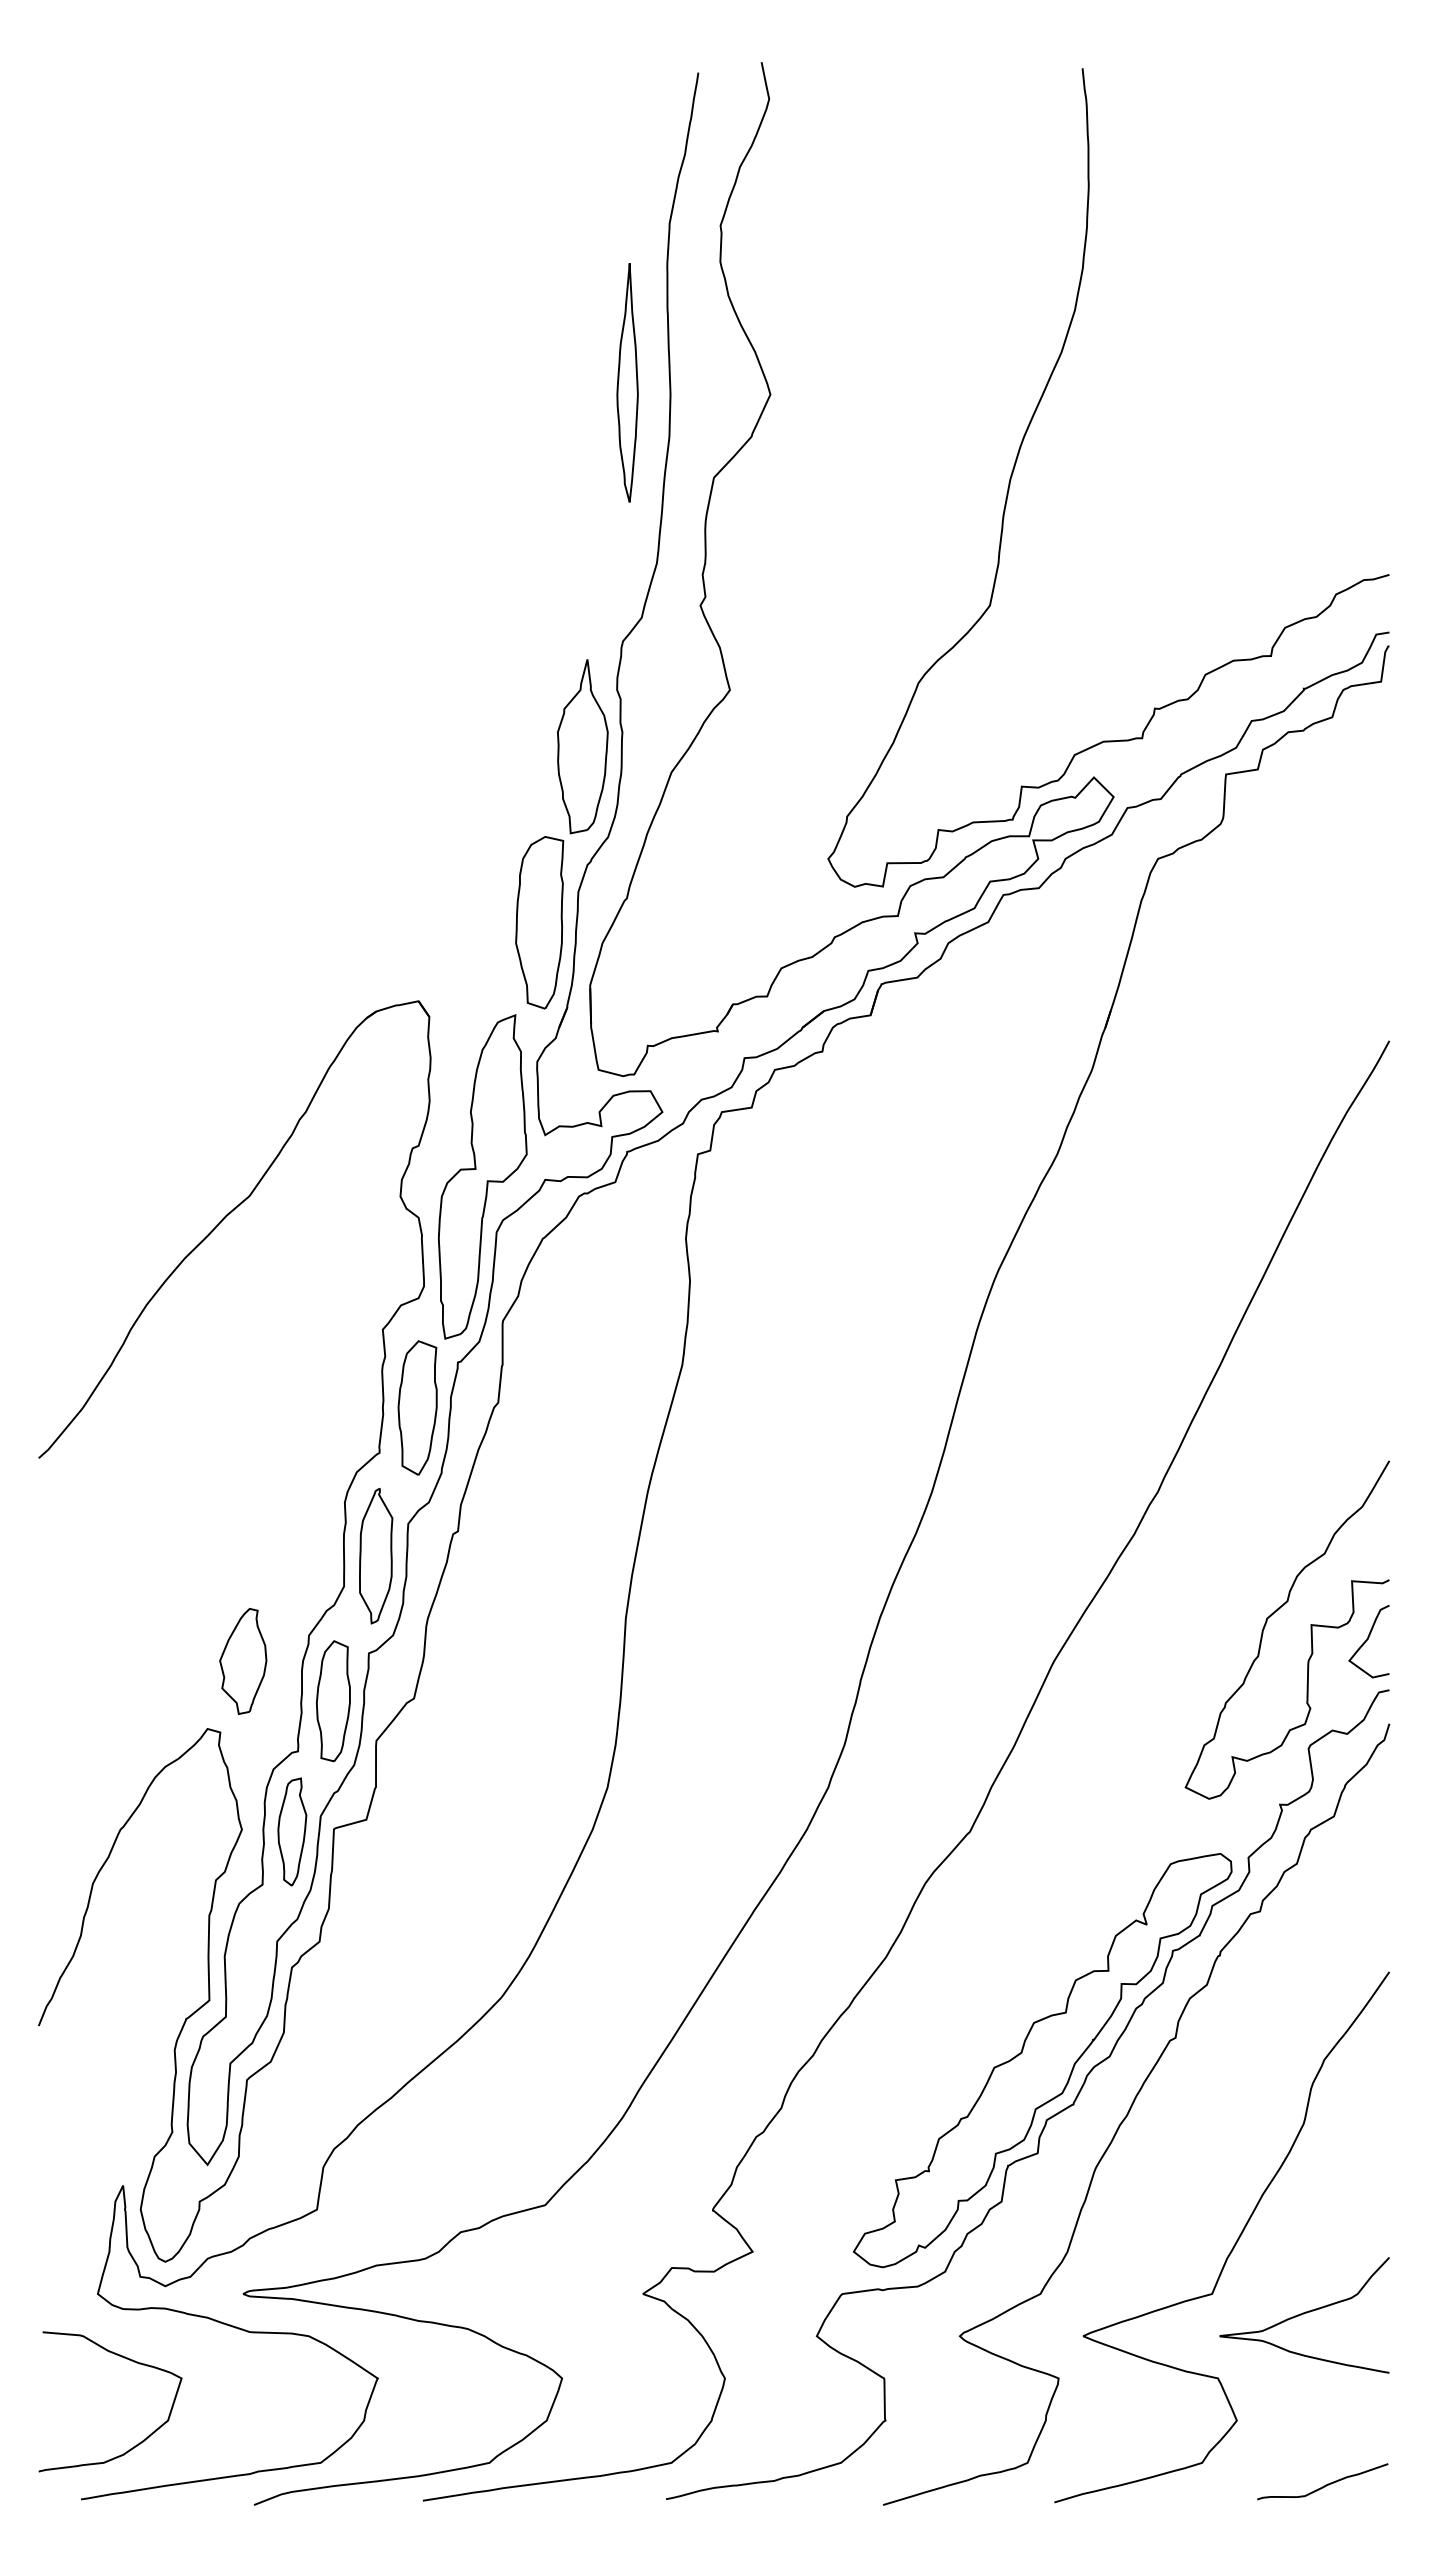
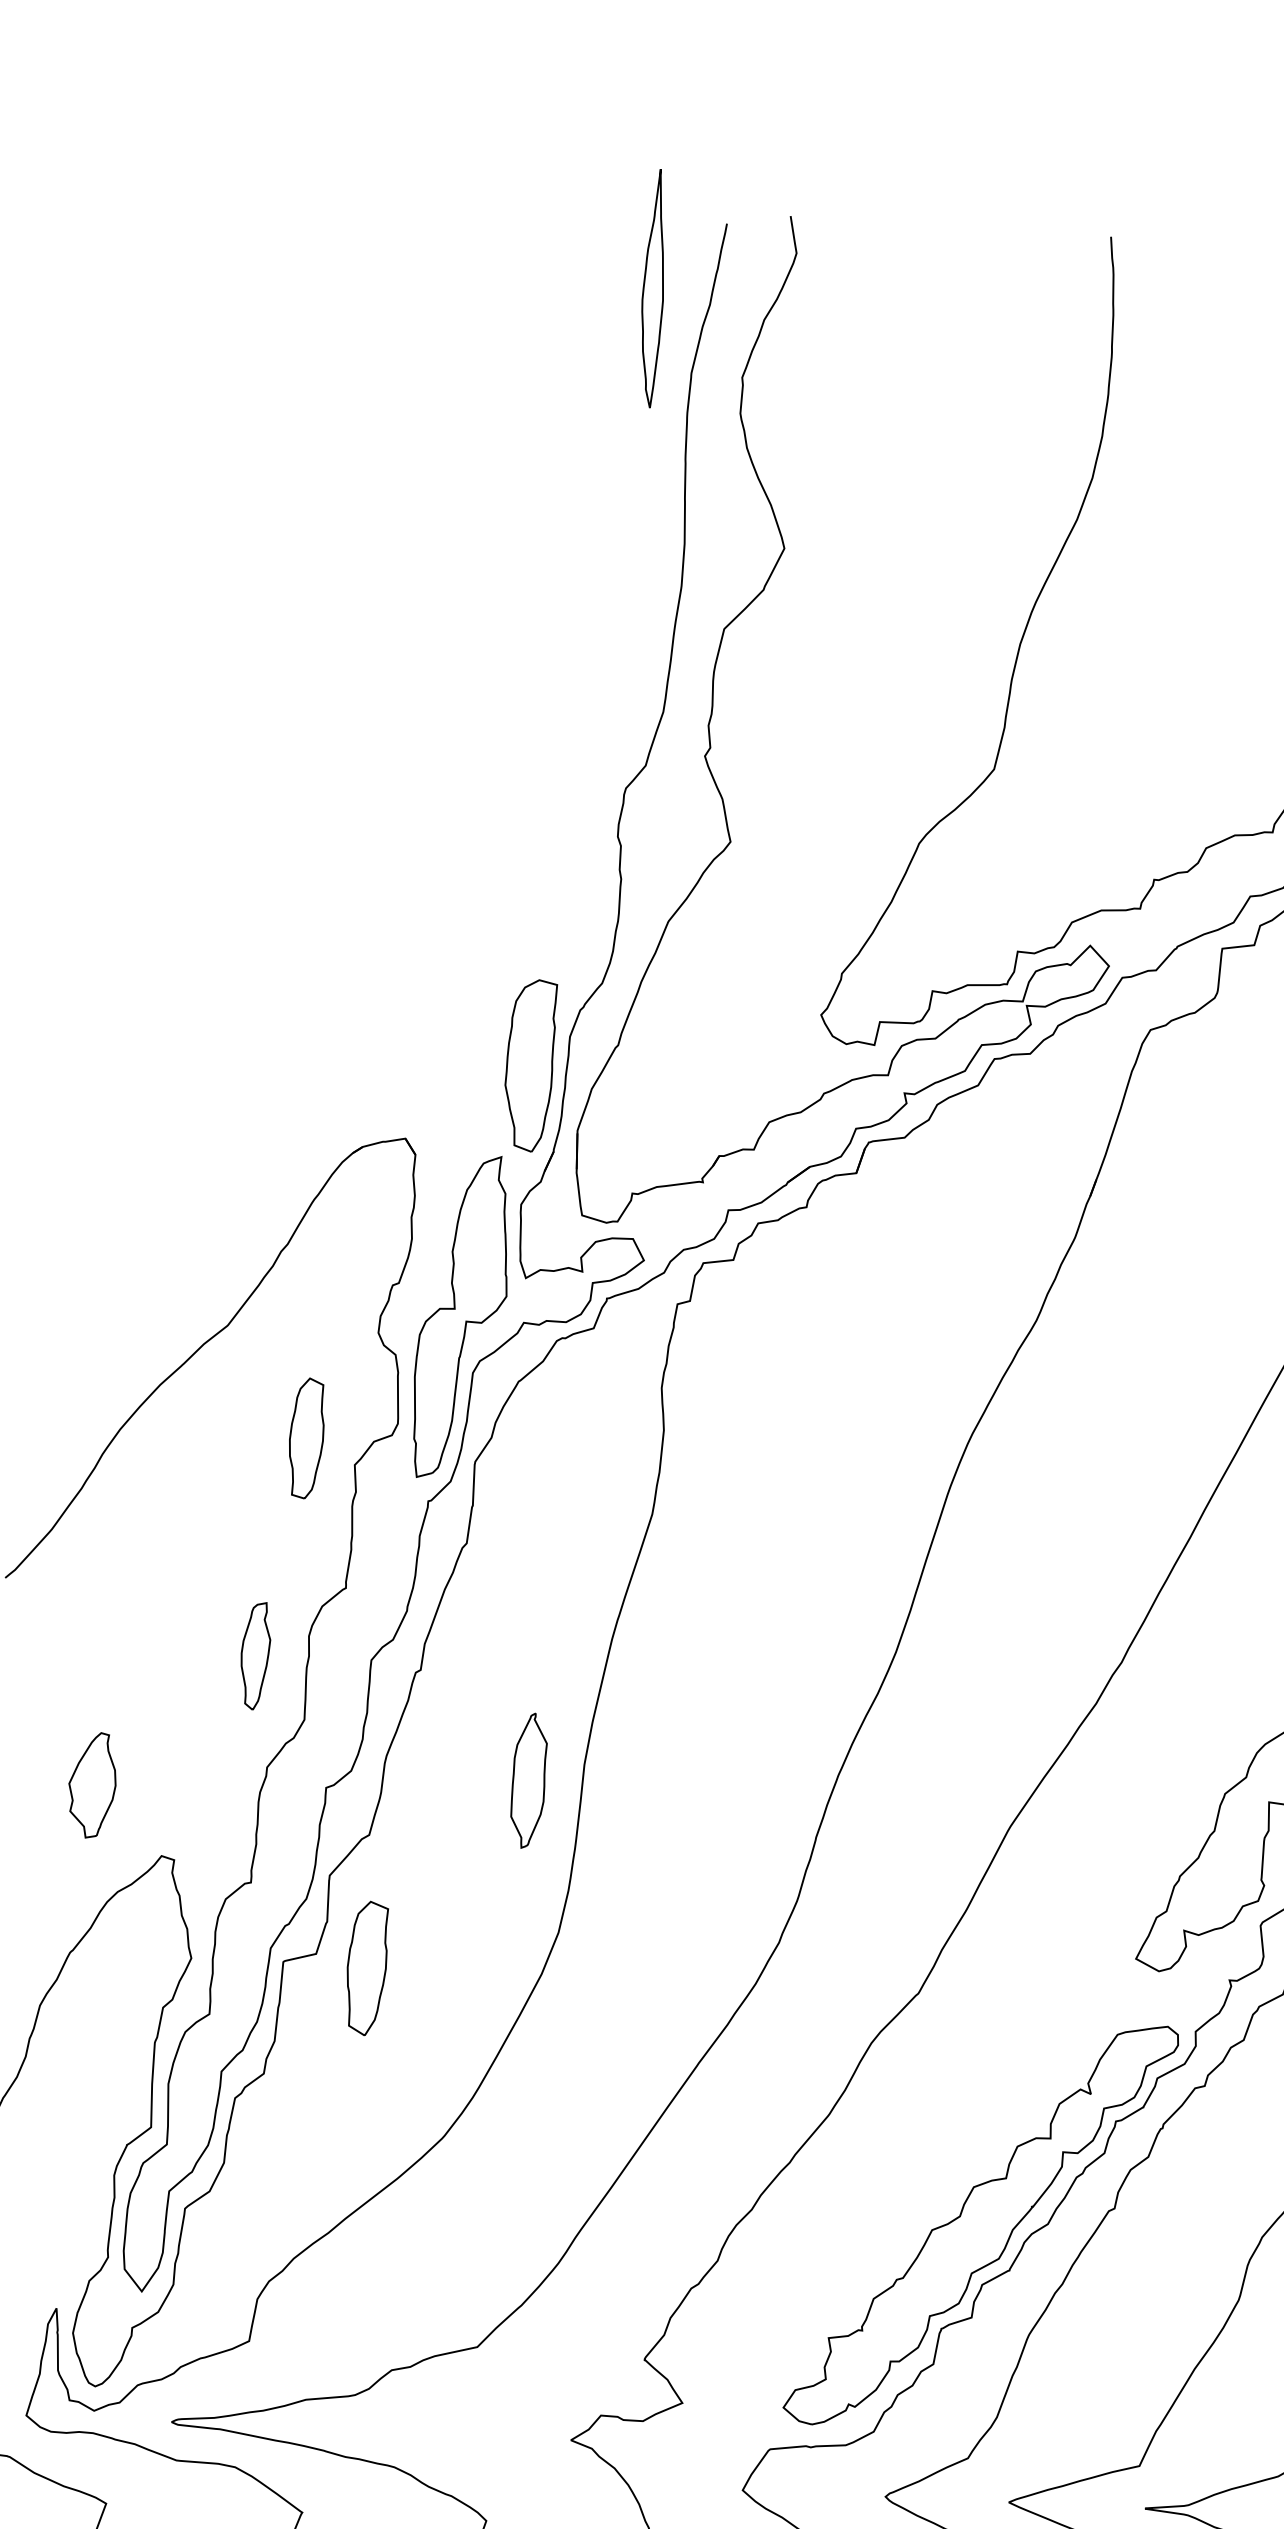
part: (627, 382) -> (653, 288), moved
part: (582, 746) -> (580, 891), removed
part: (417, 1407) -> (366, 1967), moved
part: (376, 1555) -> (529, 1780), moved
part: (243, 1661) -> (92, 1785), moved
part: (333, 1701) -> (306, 1438), moved
part: (292, 1831) -> (255, 1655), moved

